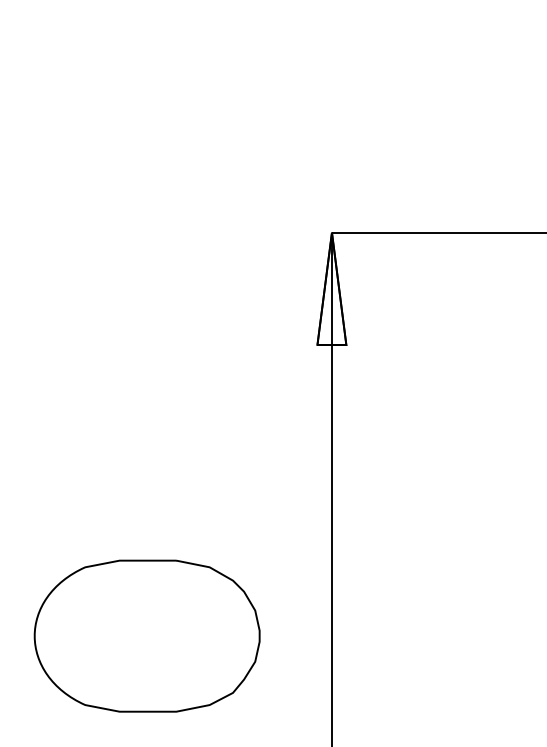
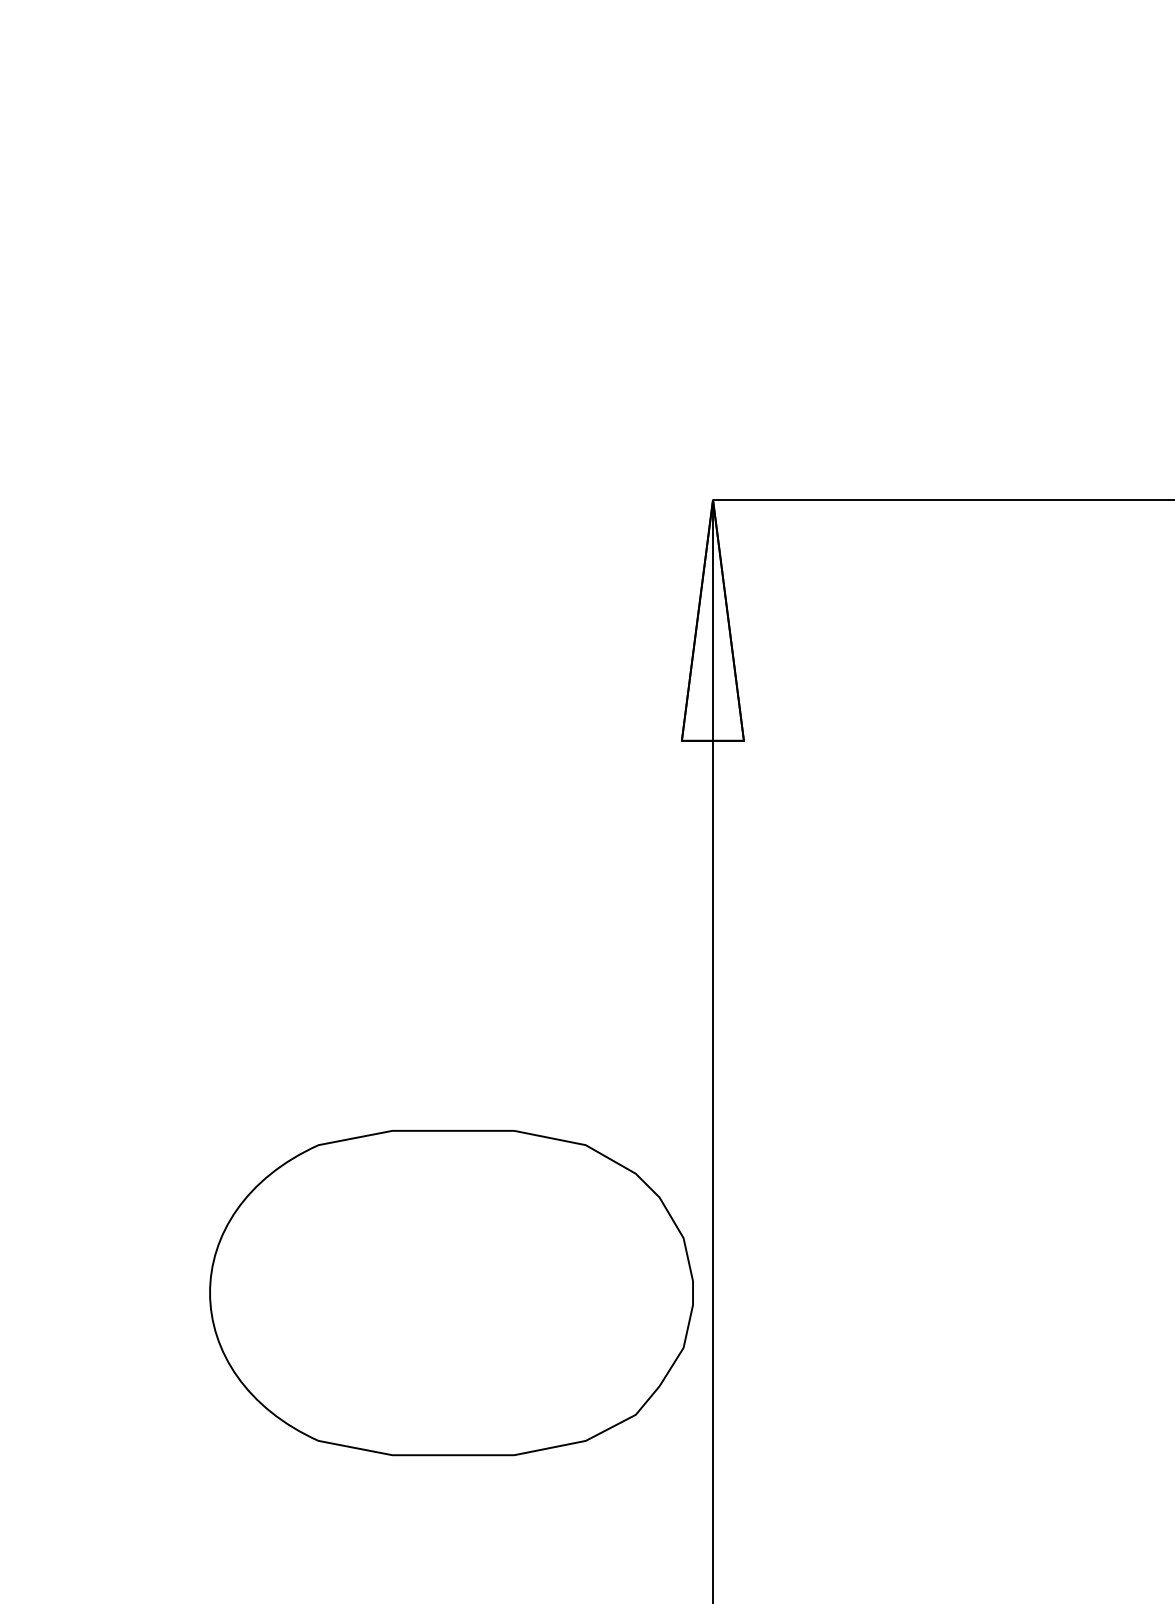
part: (146, 635) -> (450, 1291), moved

